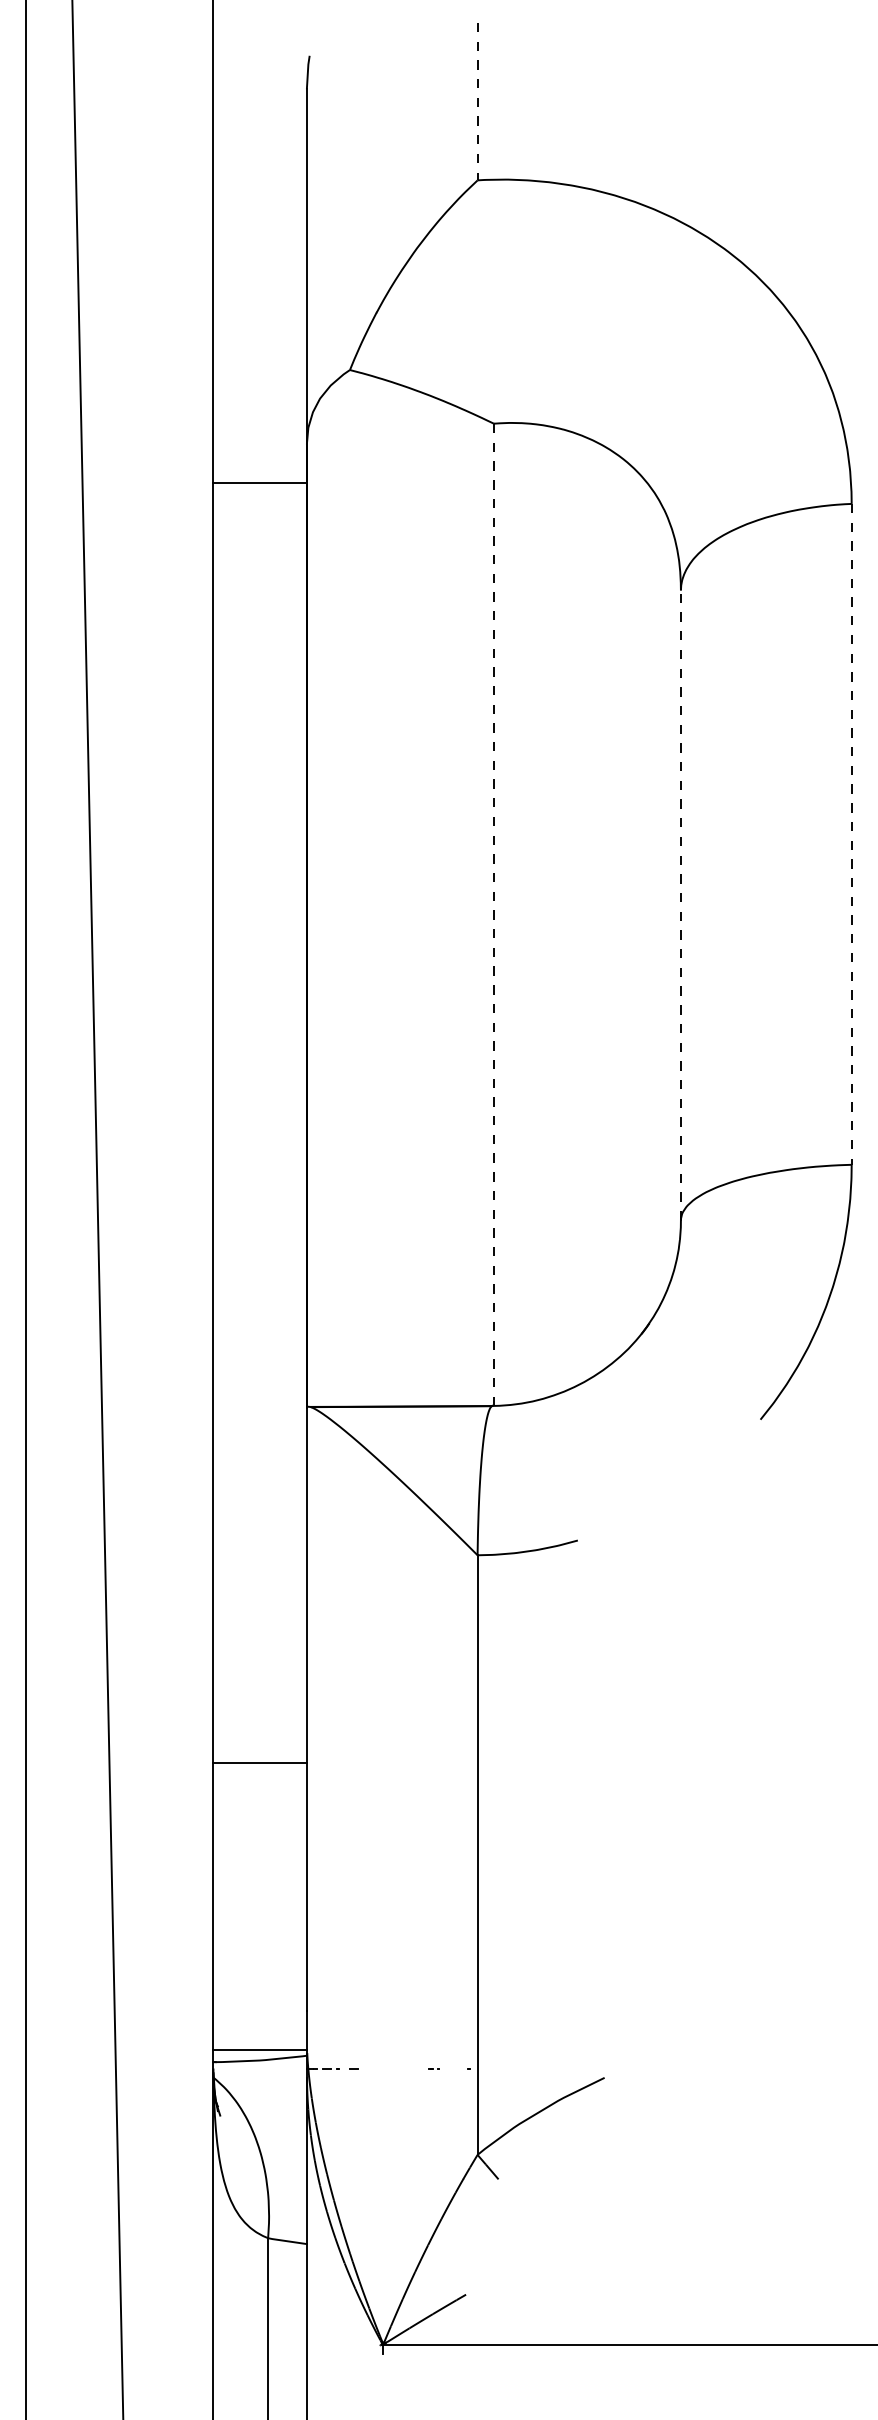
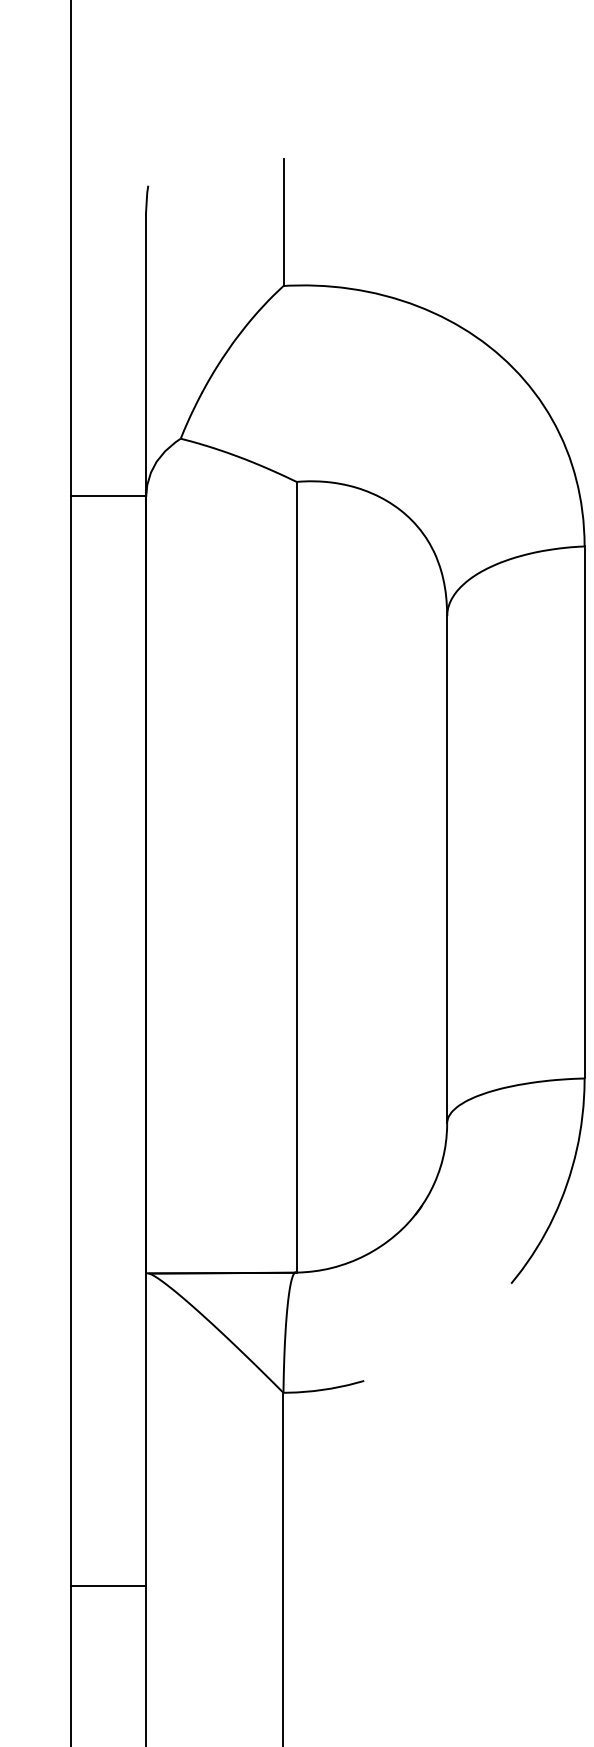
line: (477, 101) -> (283, 222), dashed -> solid
line: (259, 482) -> (107, 495), moved
line: (851, 834) -> (584, 812), dashed -> solid
line: (680, 905) -> (446, 869), dashed -> solid
line: (493, 914) -> (296, 876), dashed -> solid
line: (259, 1762) -> (107, 1586), moved

